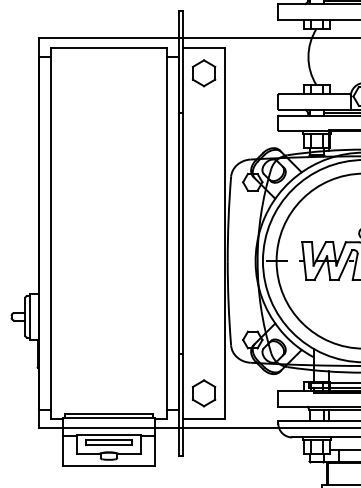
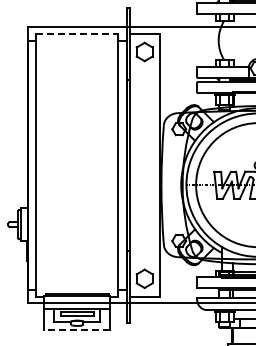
line: (109, 47) -> (77, 33), solid -> dashed
line: (109, 466) -> (77, 330), solid -> dashed

